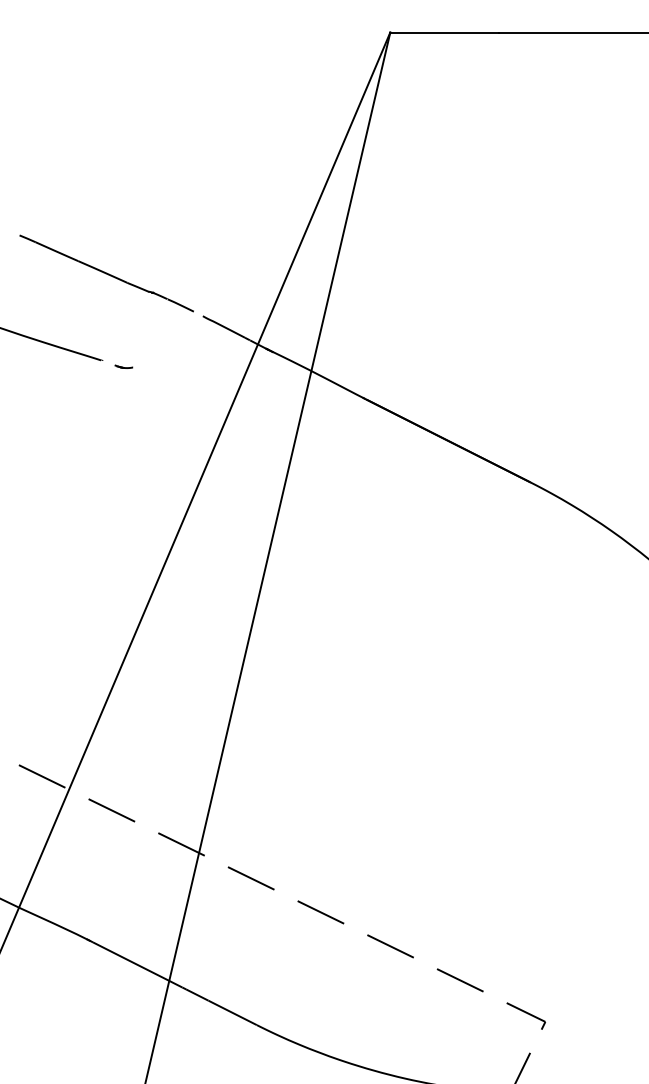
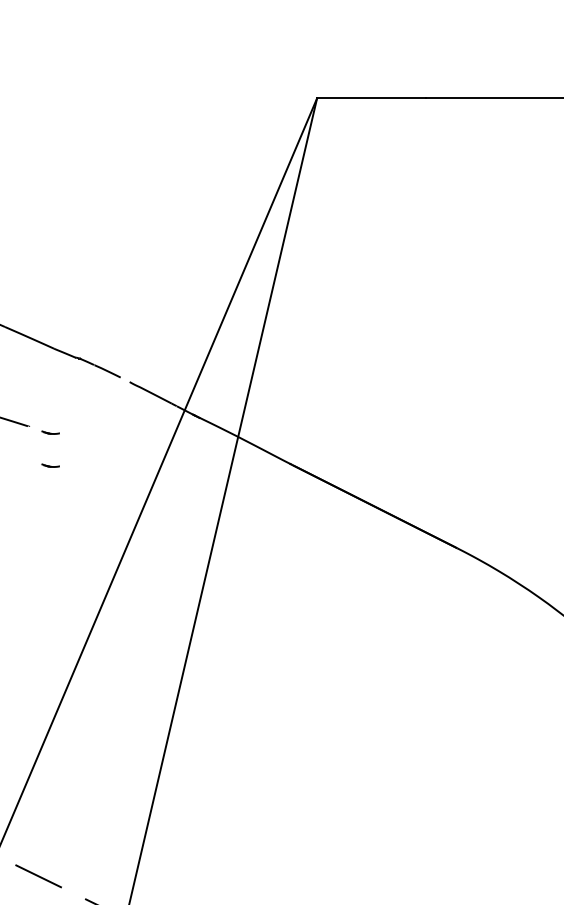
part: (123, 399) -> (50, 465), added

